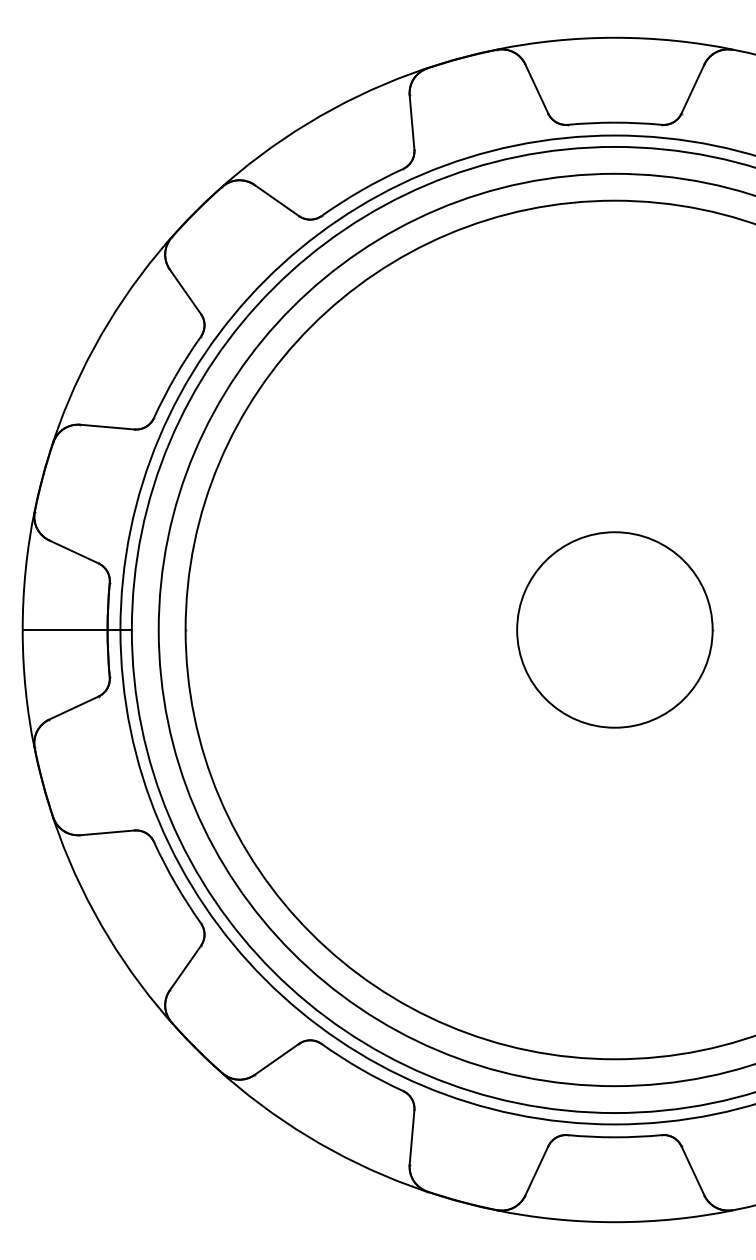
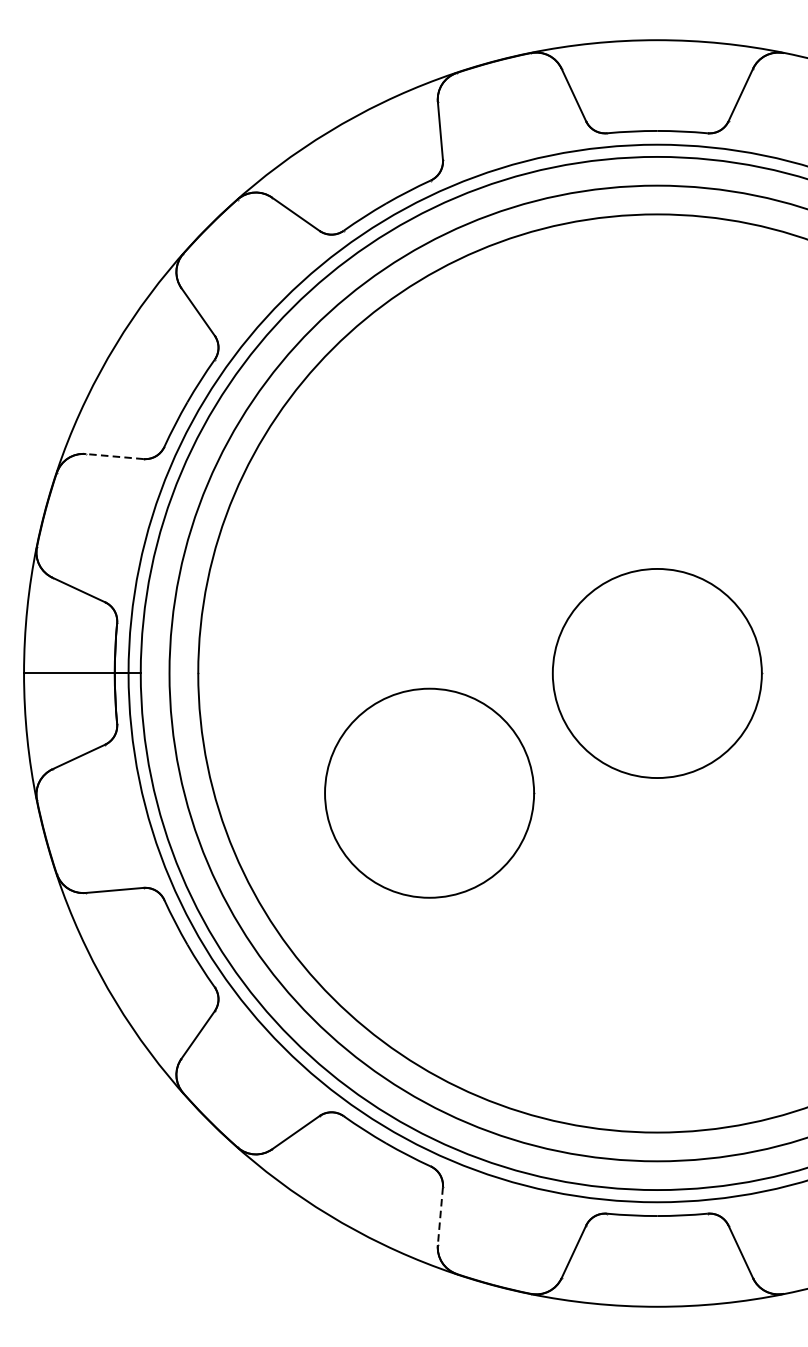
line: (106, 427) -> (113, 456), solid -> dashed
part: (402, 741) -> (430, 792), added
line: (412, 1137) -> (440, 1216), solid -> dashed

